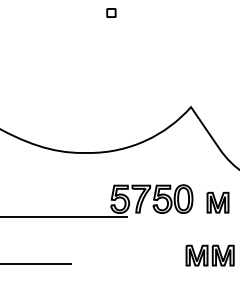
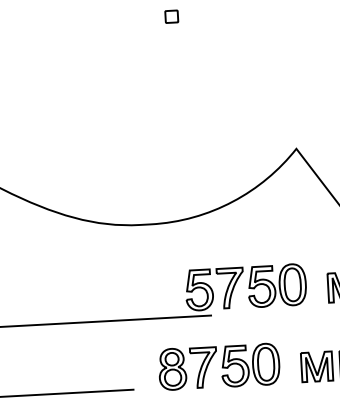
part: (130, 251) -> (218, 366), added

